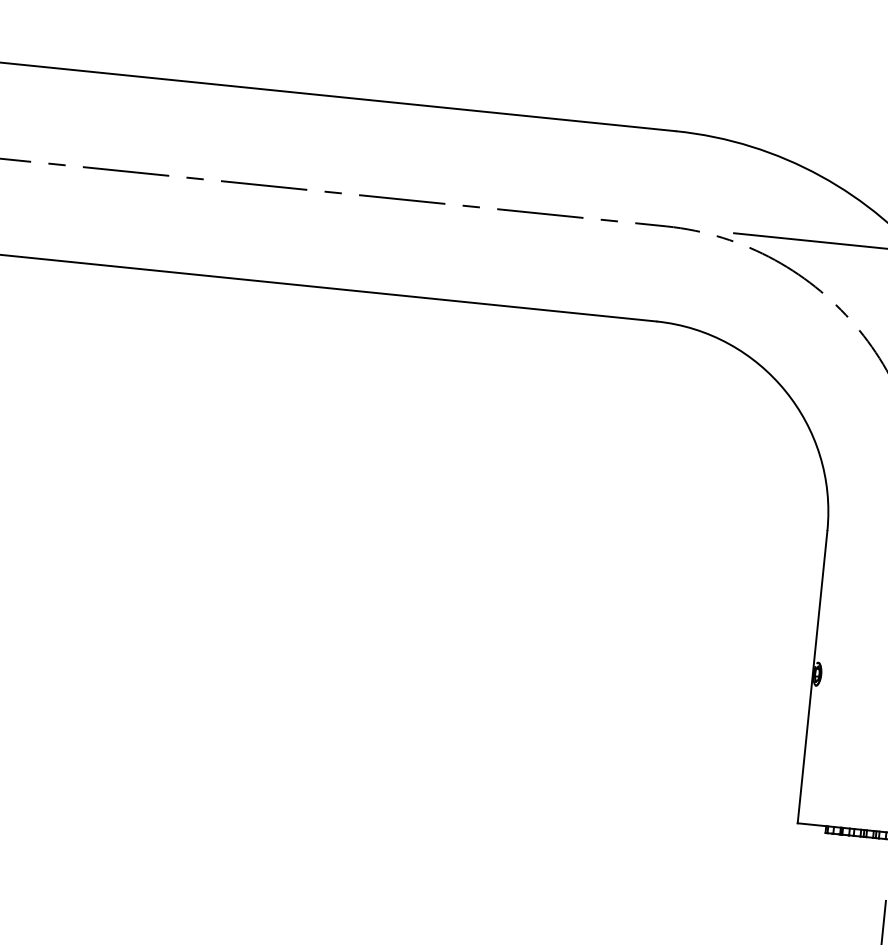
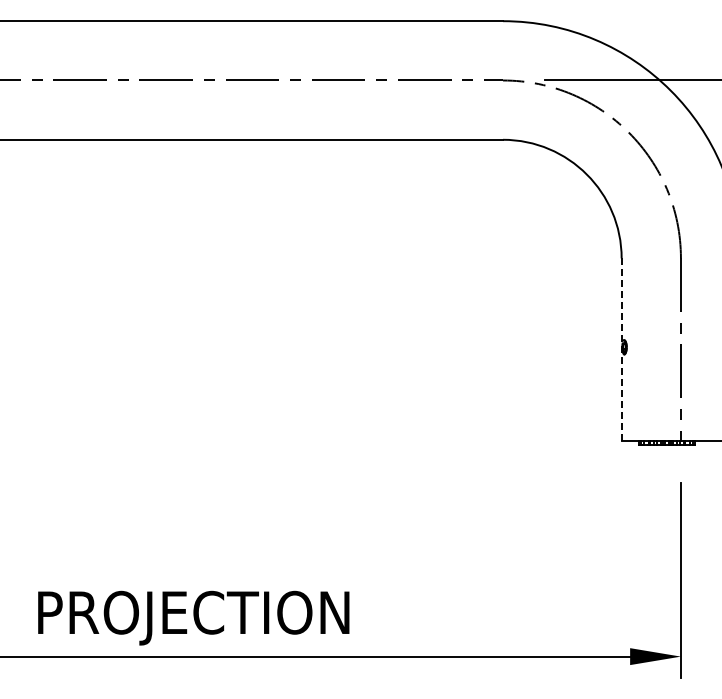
line: (812, 677) -> (621, 349), solid -> dashed

